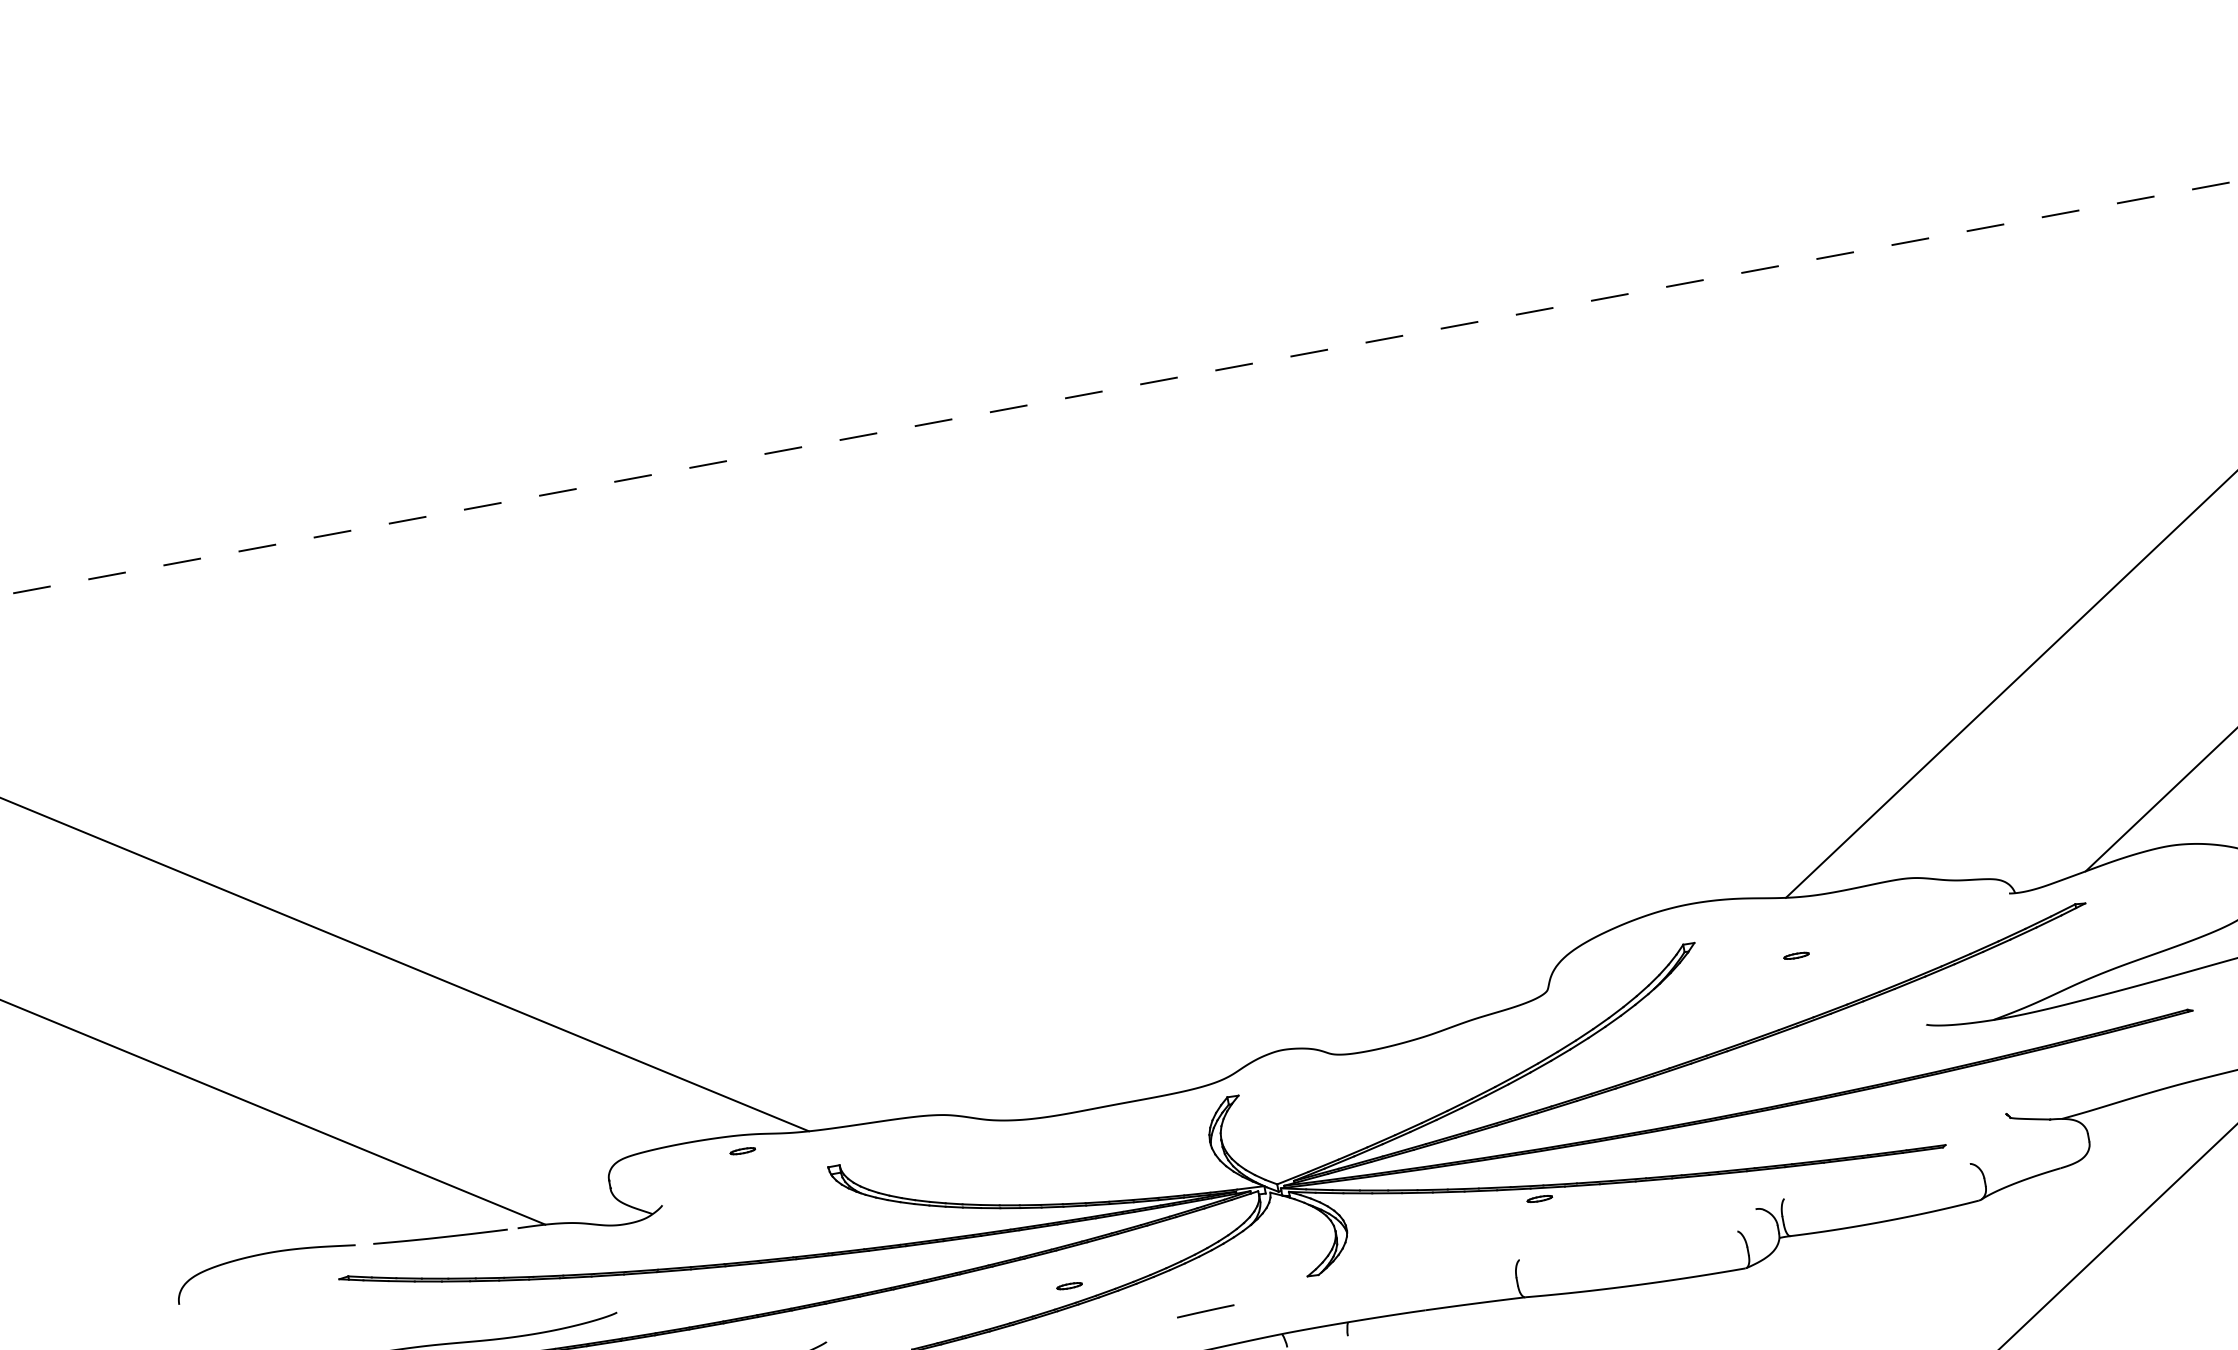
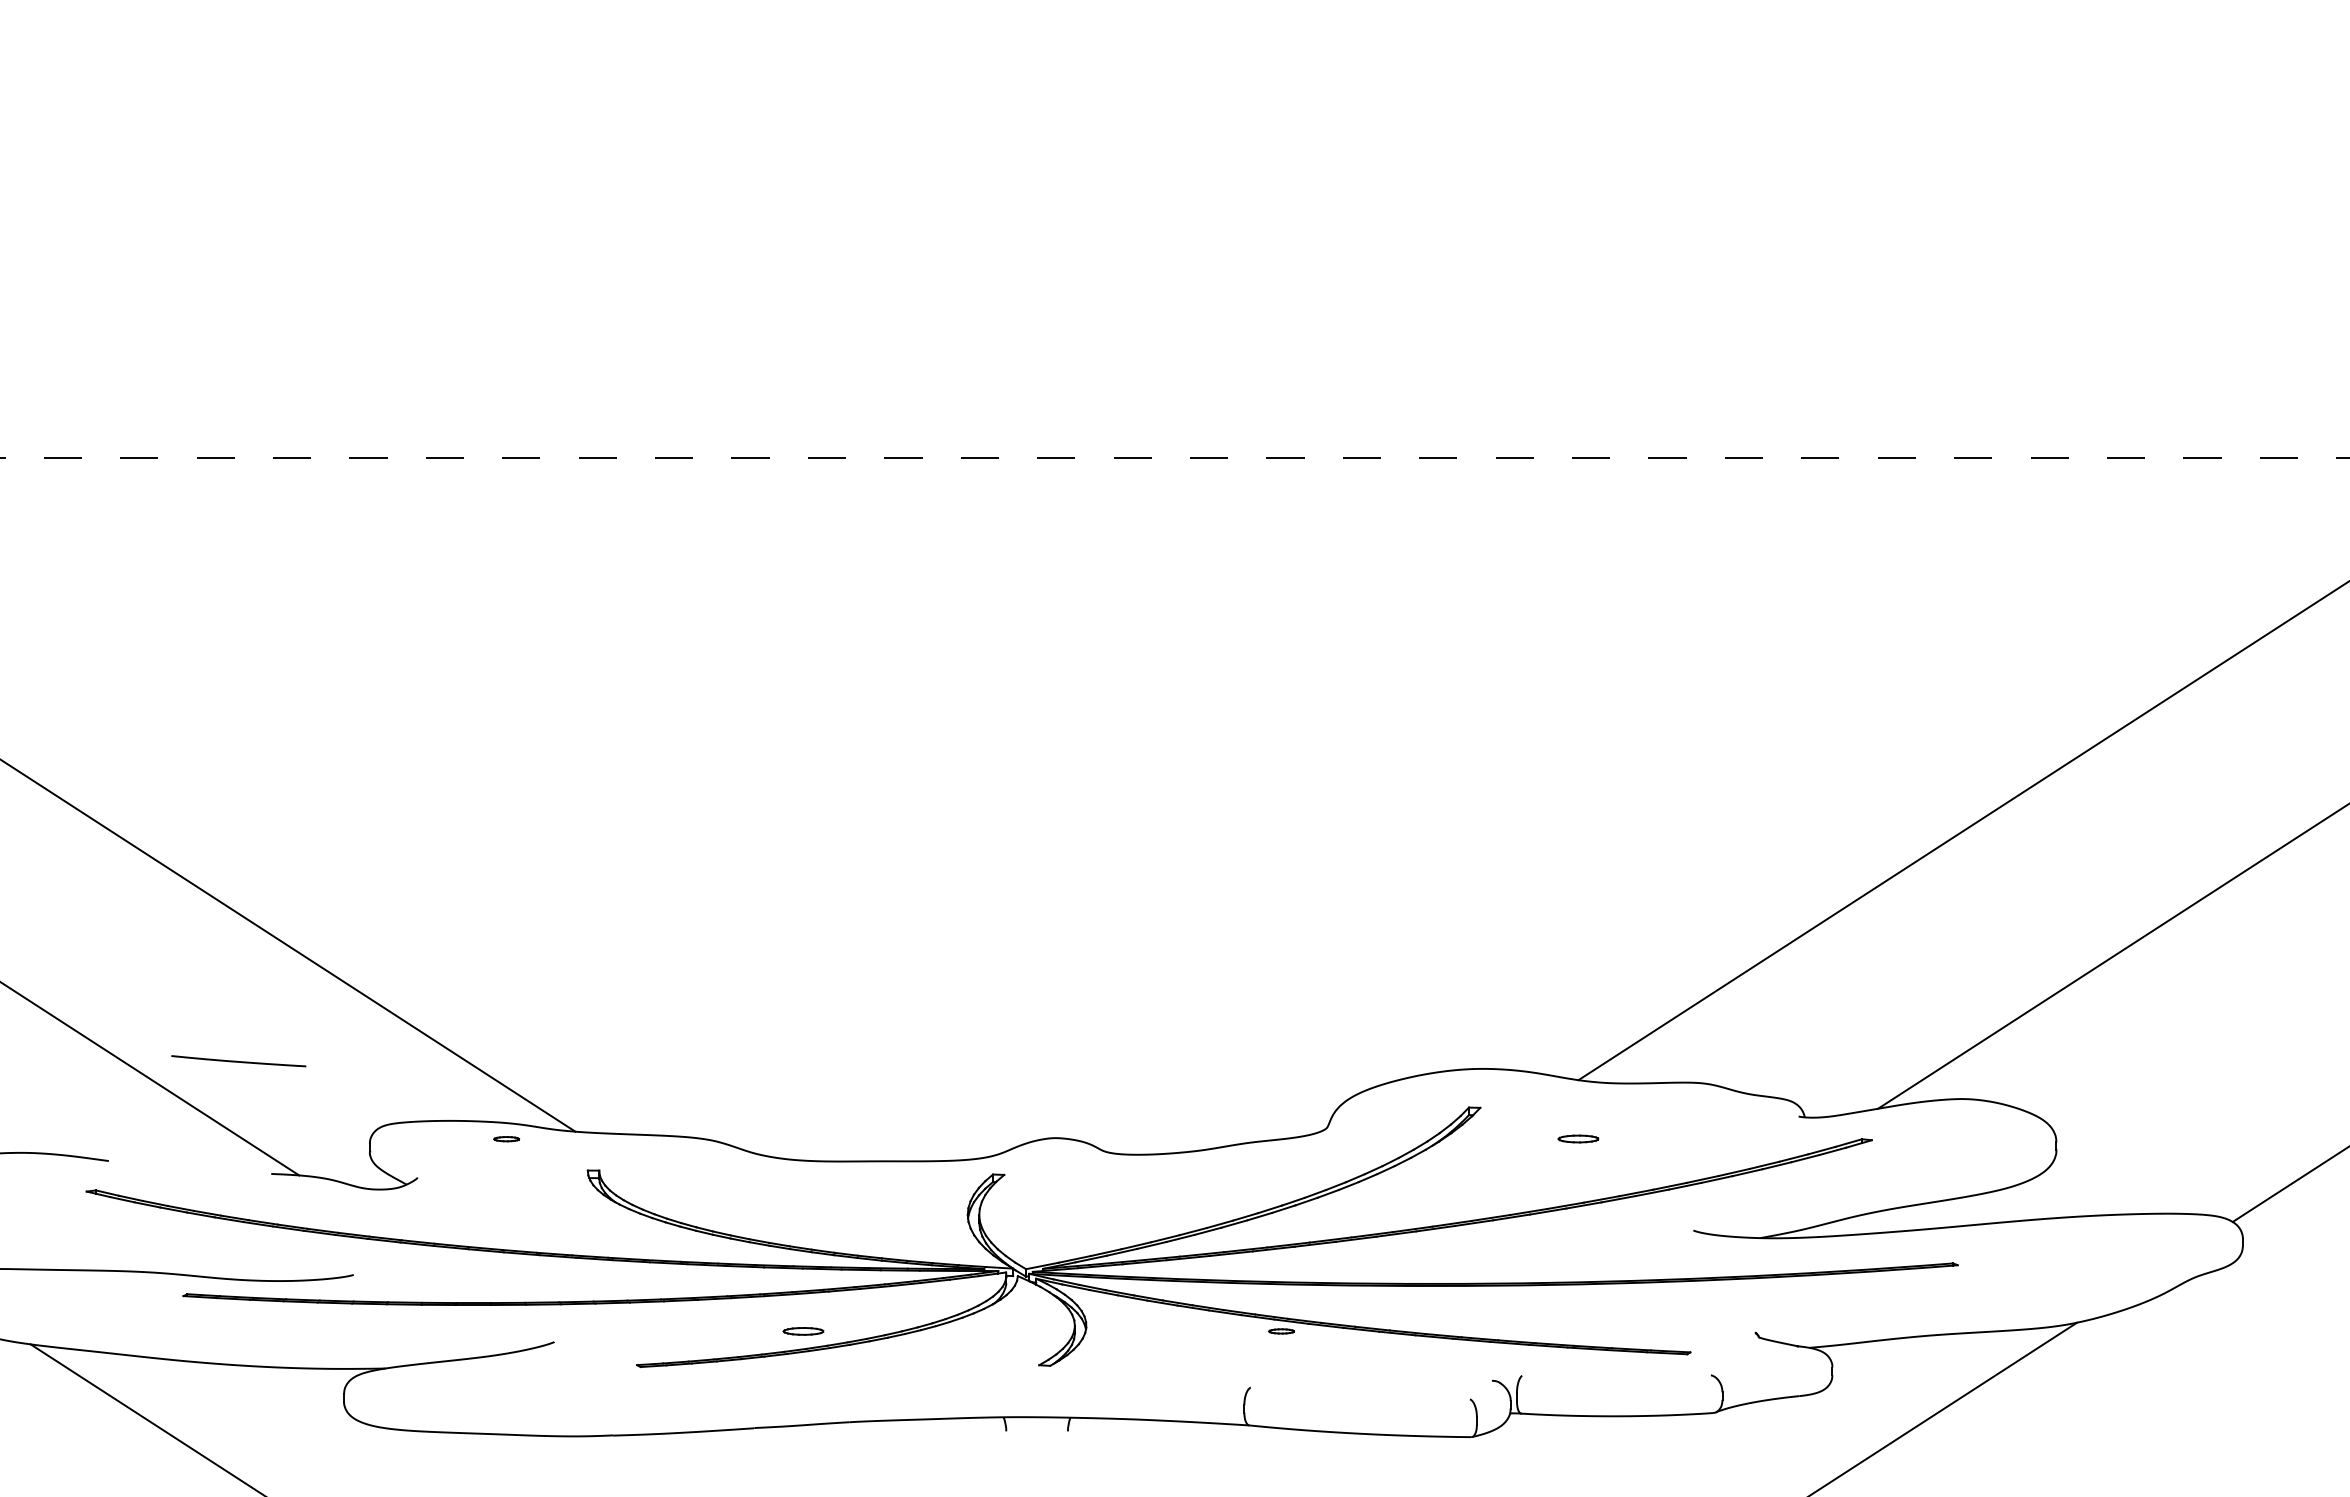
part: (1795, 956) -> (1577, 1139), size x1.6
line: (440, 1237) -> (238, 1061), moved
part: (1068, 1286) -> (802, 1331), size x1.6
line: (1205, 1310) -> (932, 1380), removed

